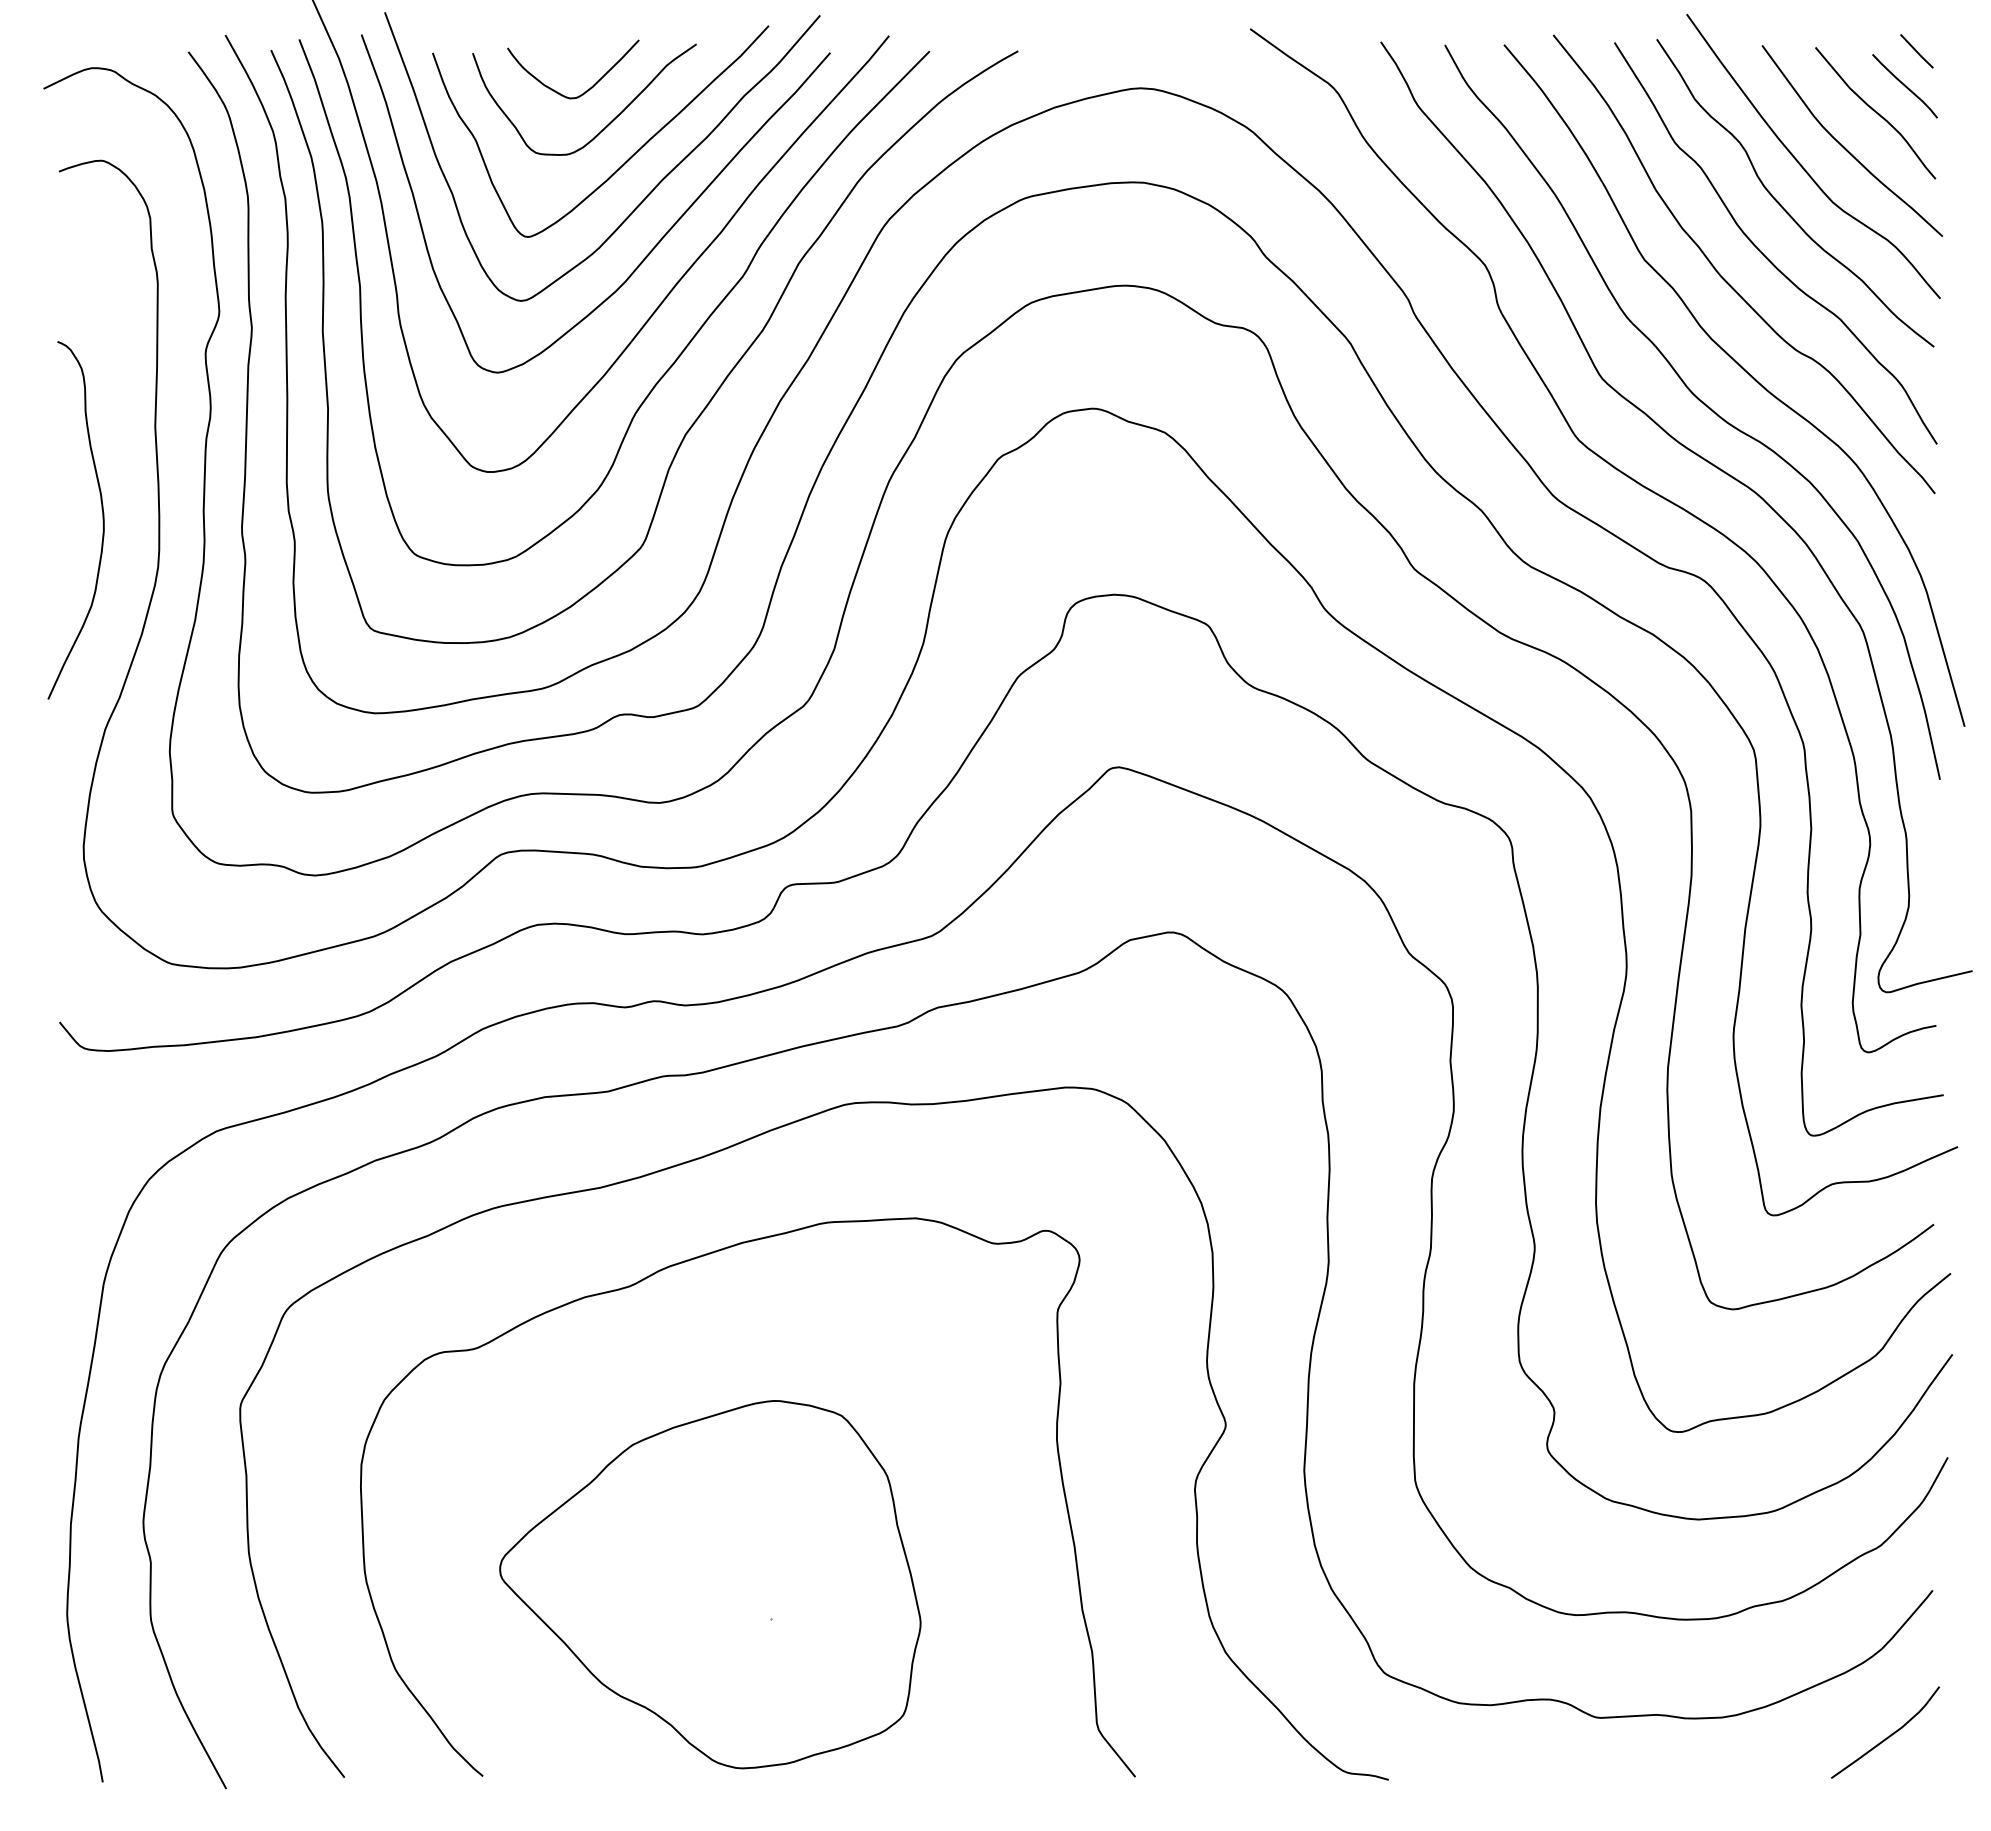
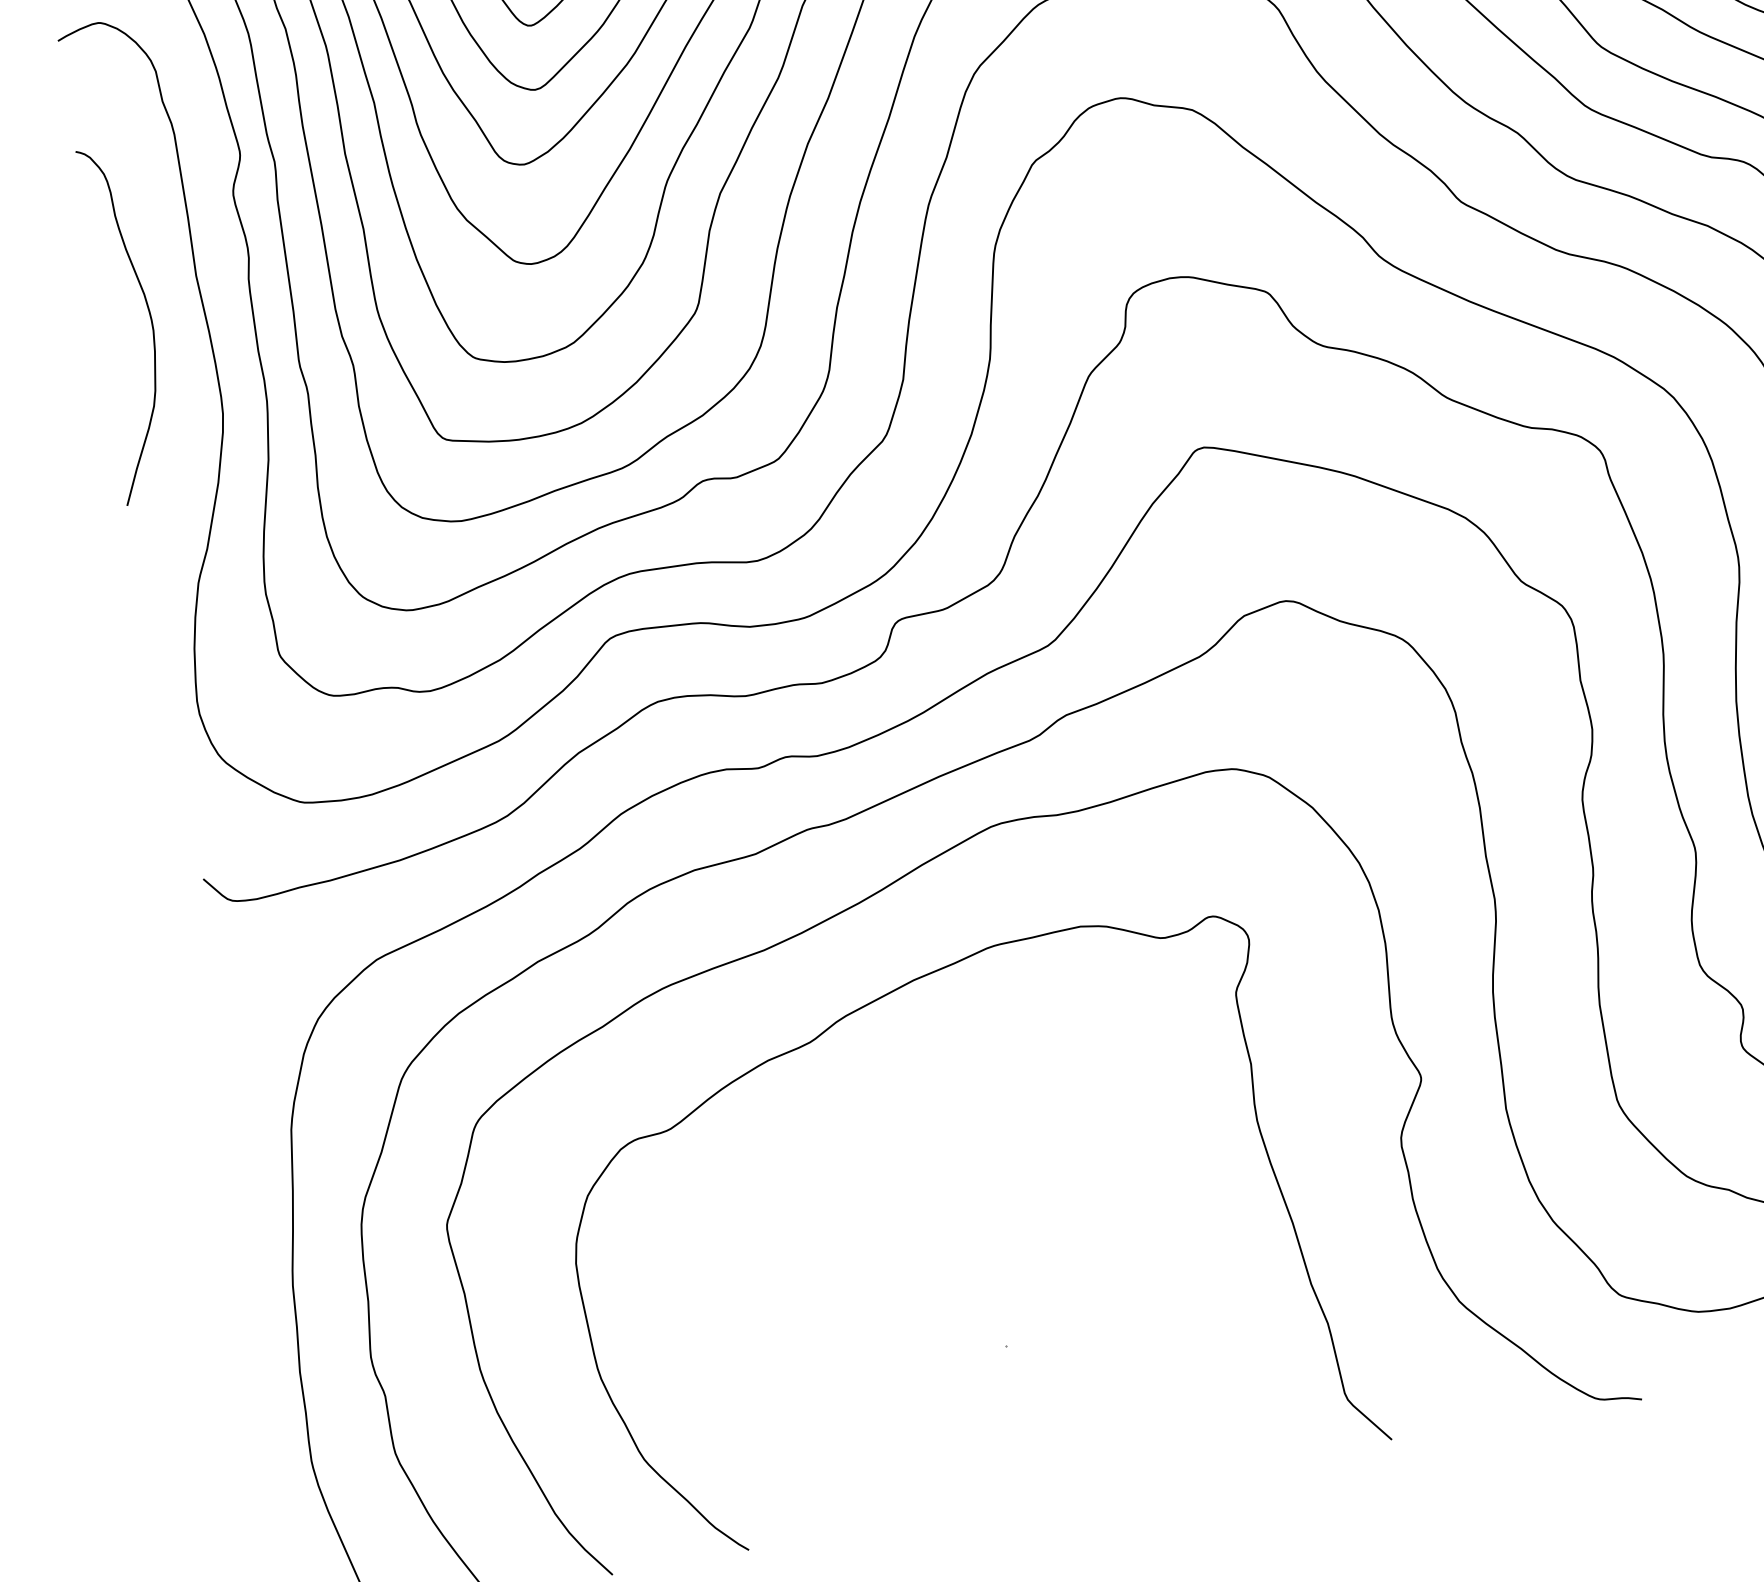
curve: (102, 520) -> (150, 320), moved
part: (710, 1584) -> (940, 1322), removed

